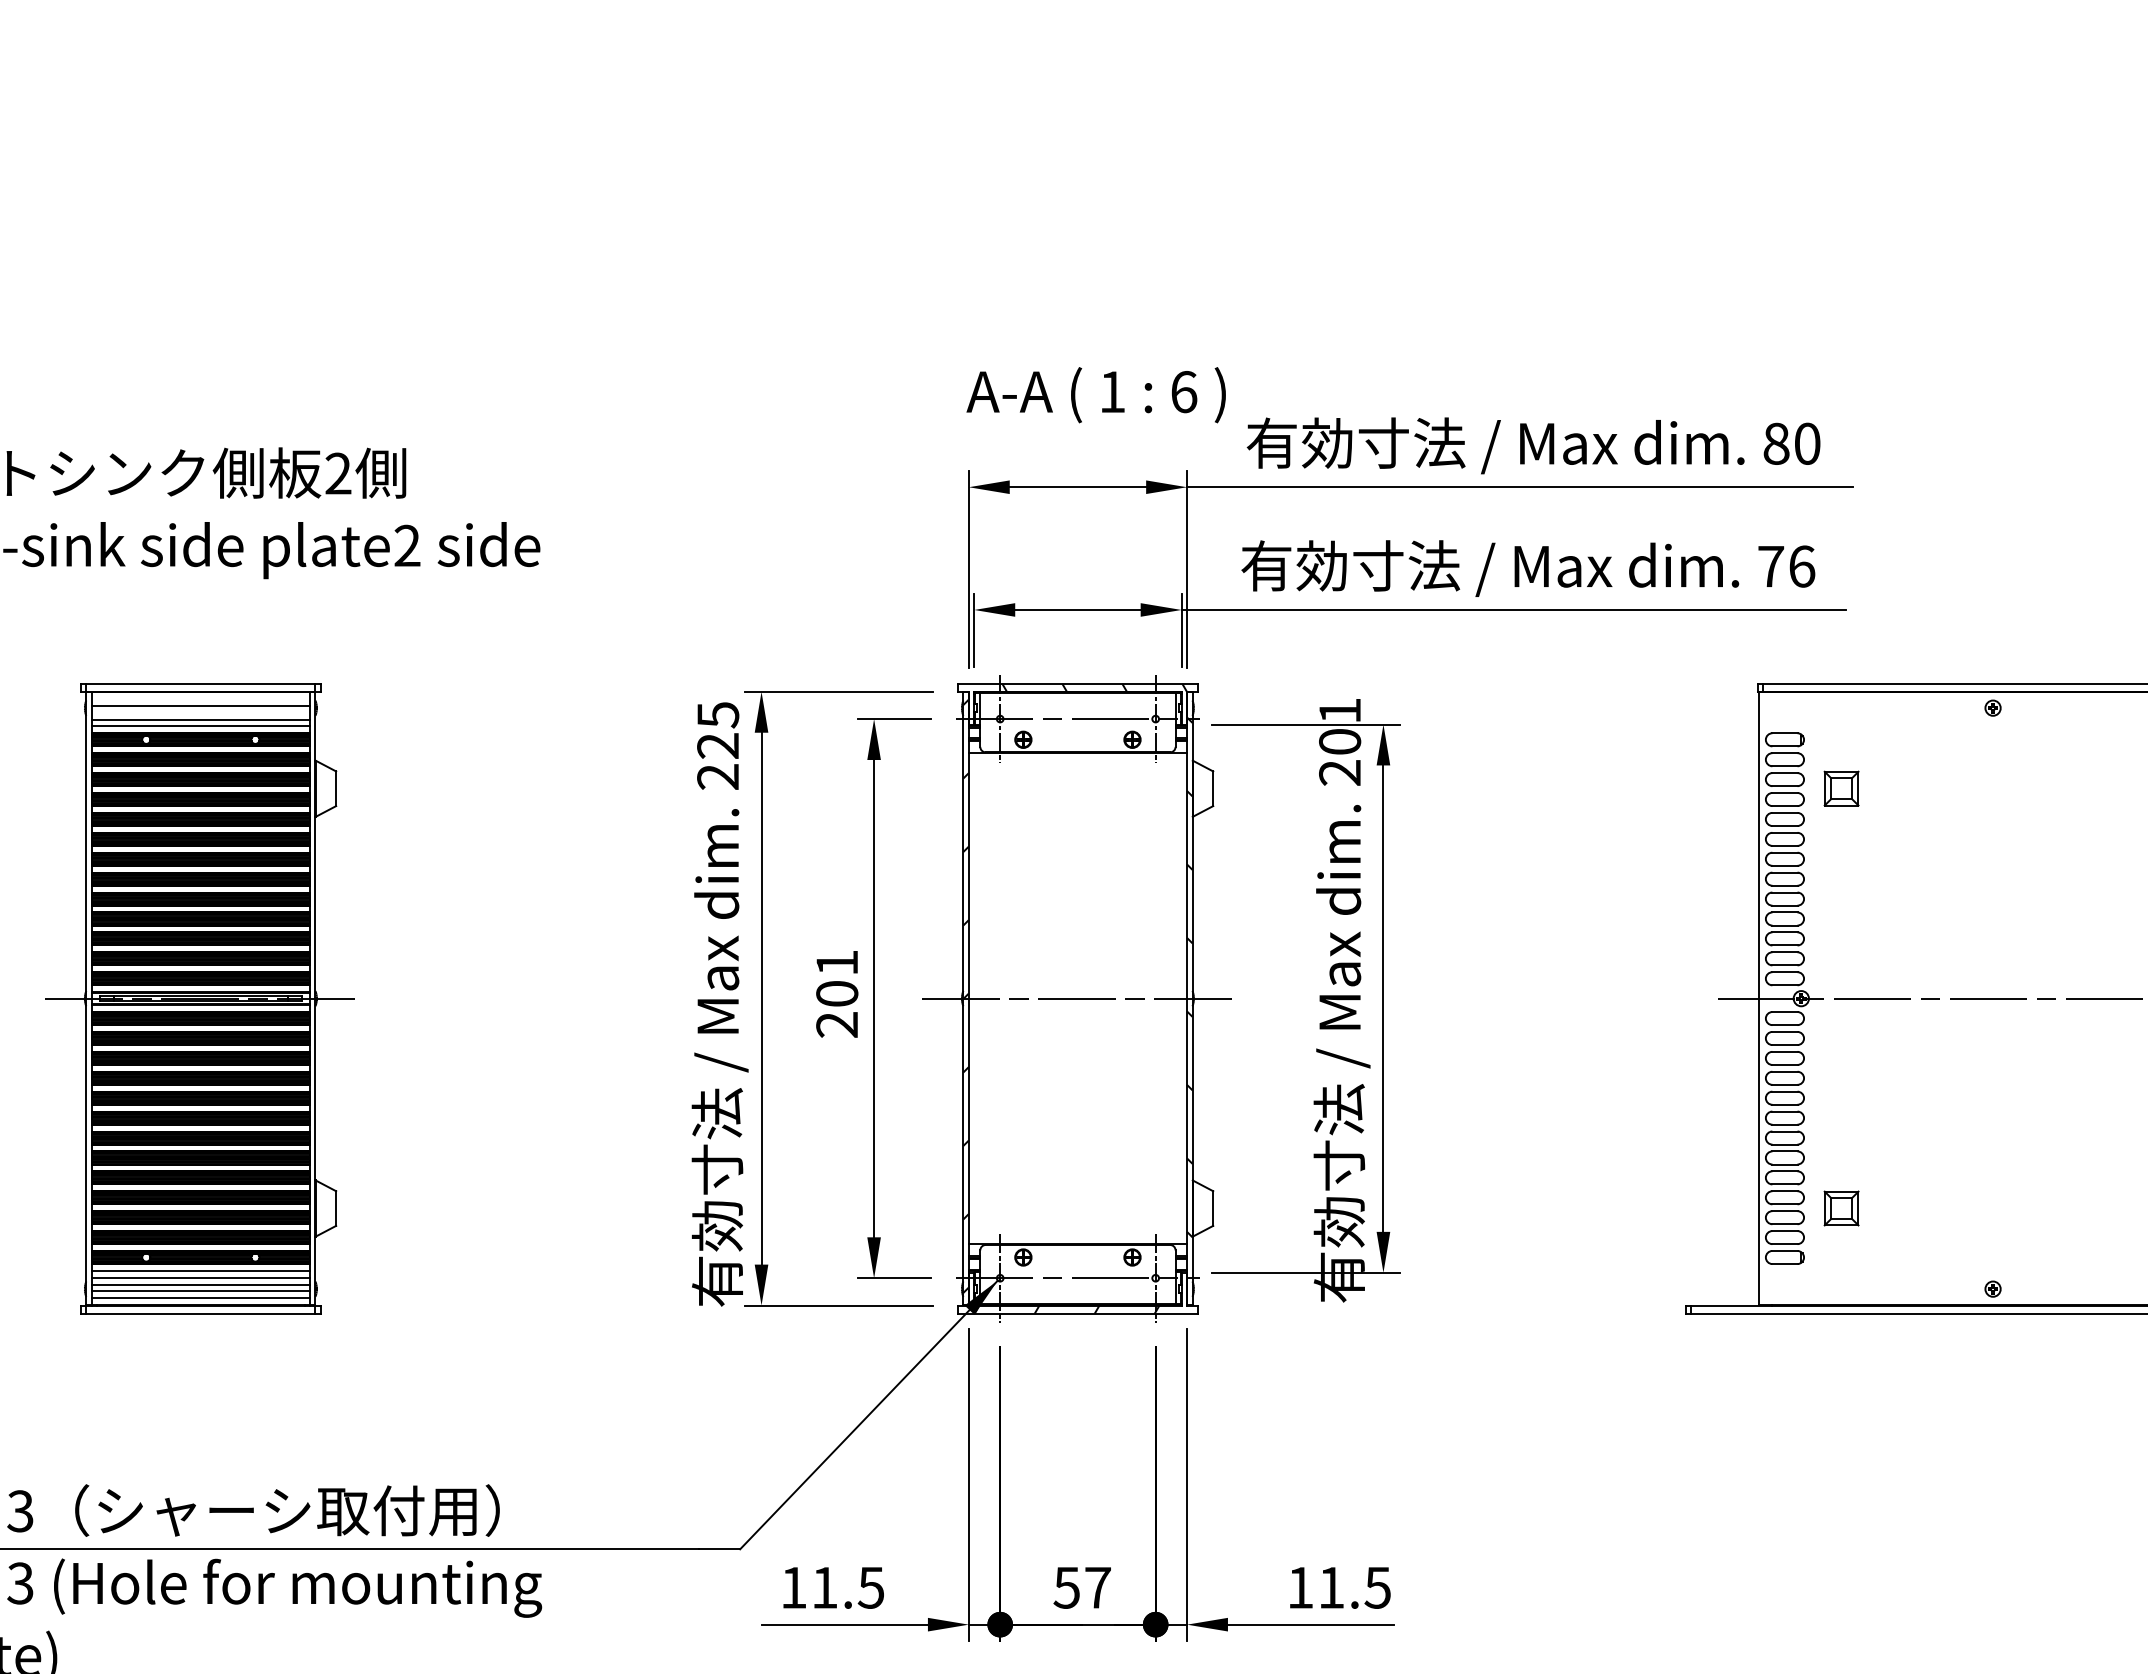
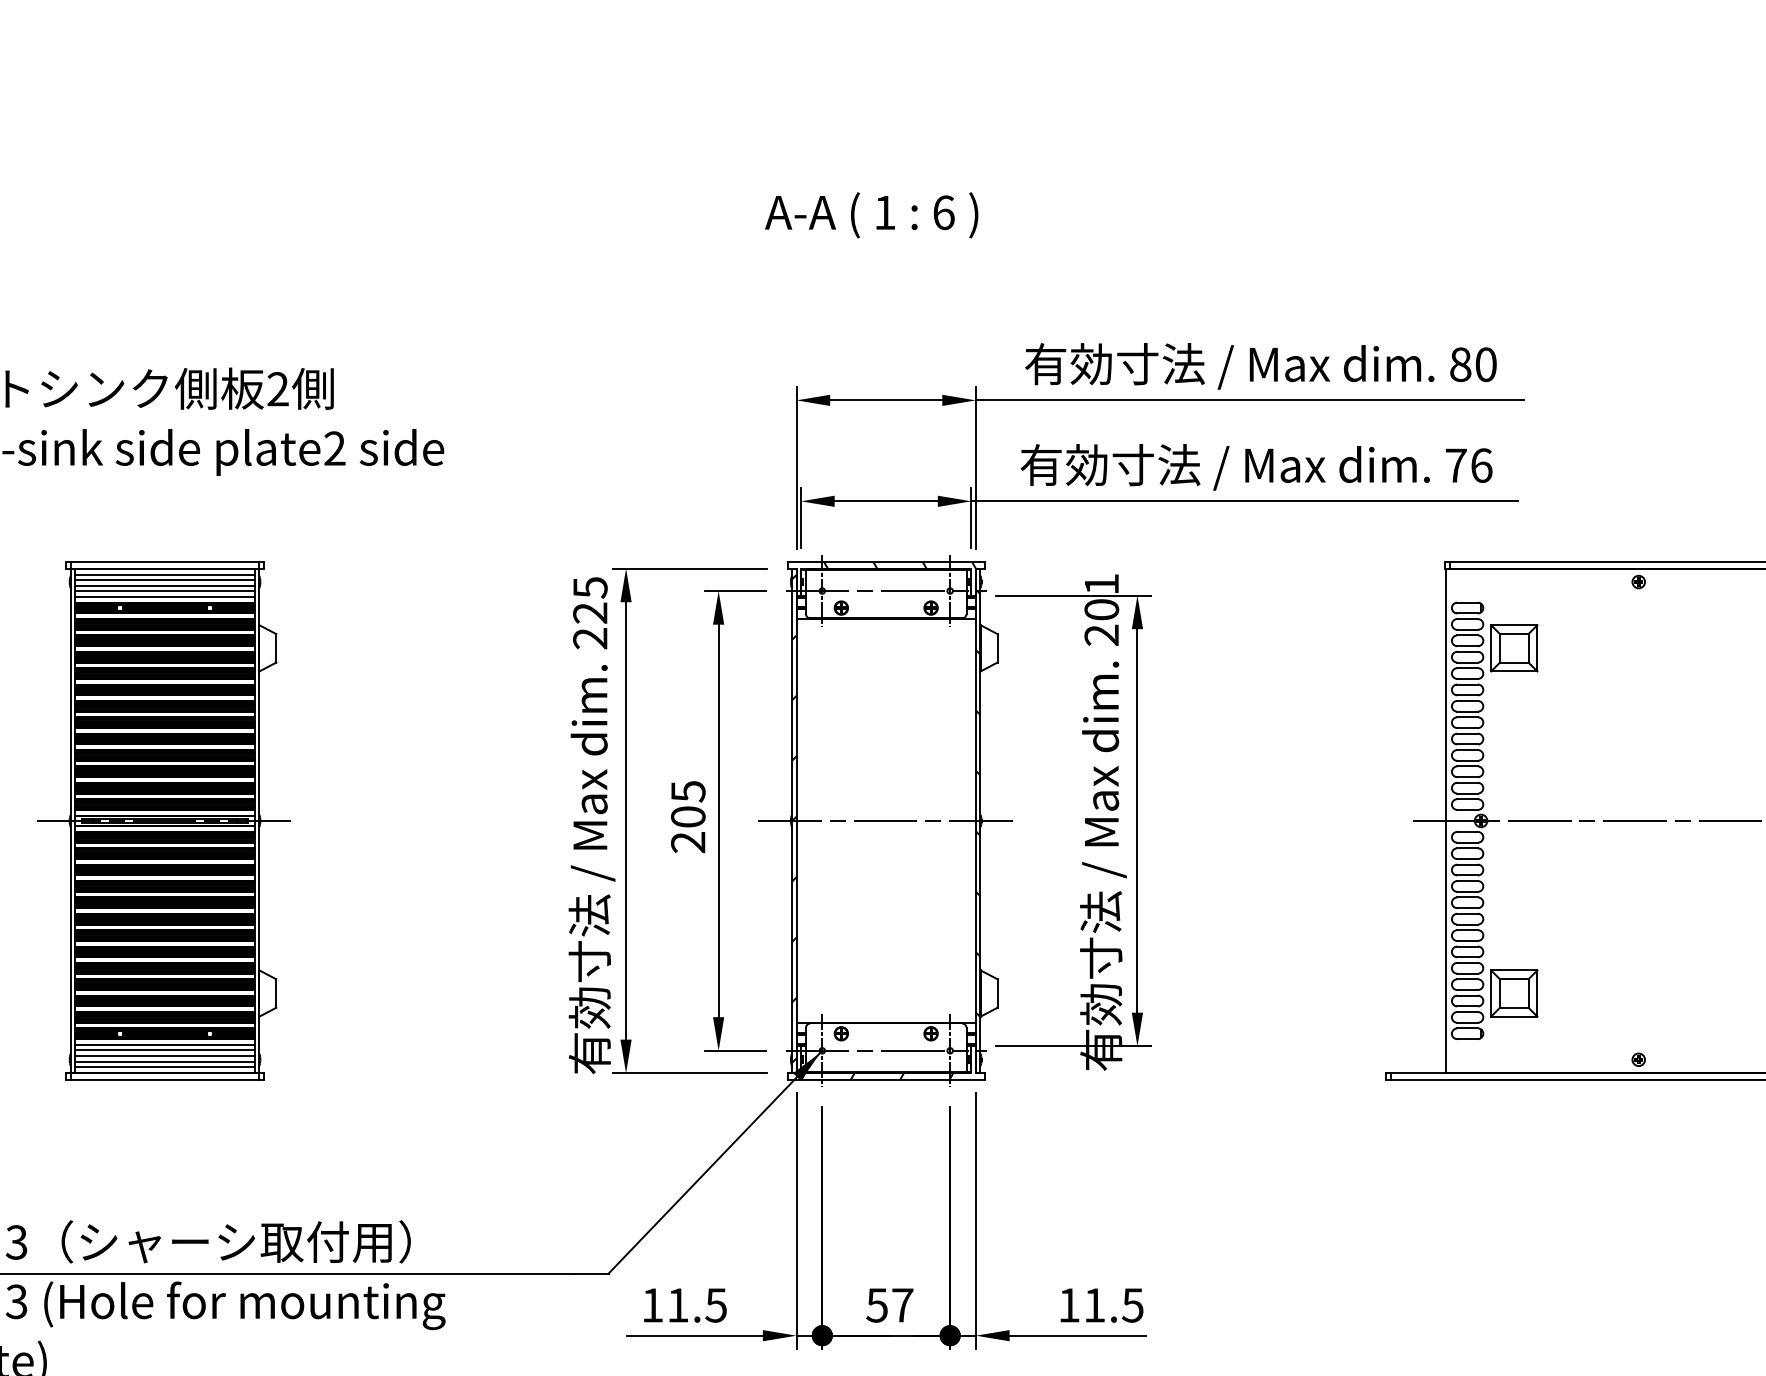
text: (1095, 395) -> (871, 215), moved
line: (200, 699) -> (164, 574), added
line: (200, 712) -> (164, 585), added
part: (1841, 788) -> (1514, 648), size x1.67
text: (837, 963) -> (688, 792), 201 -> 205
part: (1841, 1208) -> (1514, 993), size x1.67

